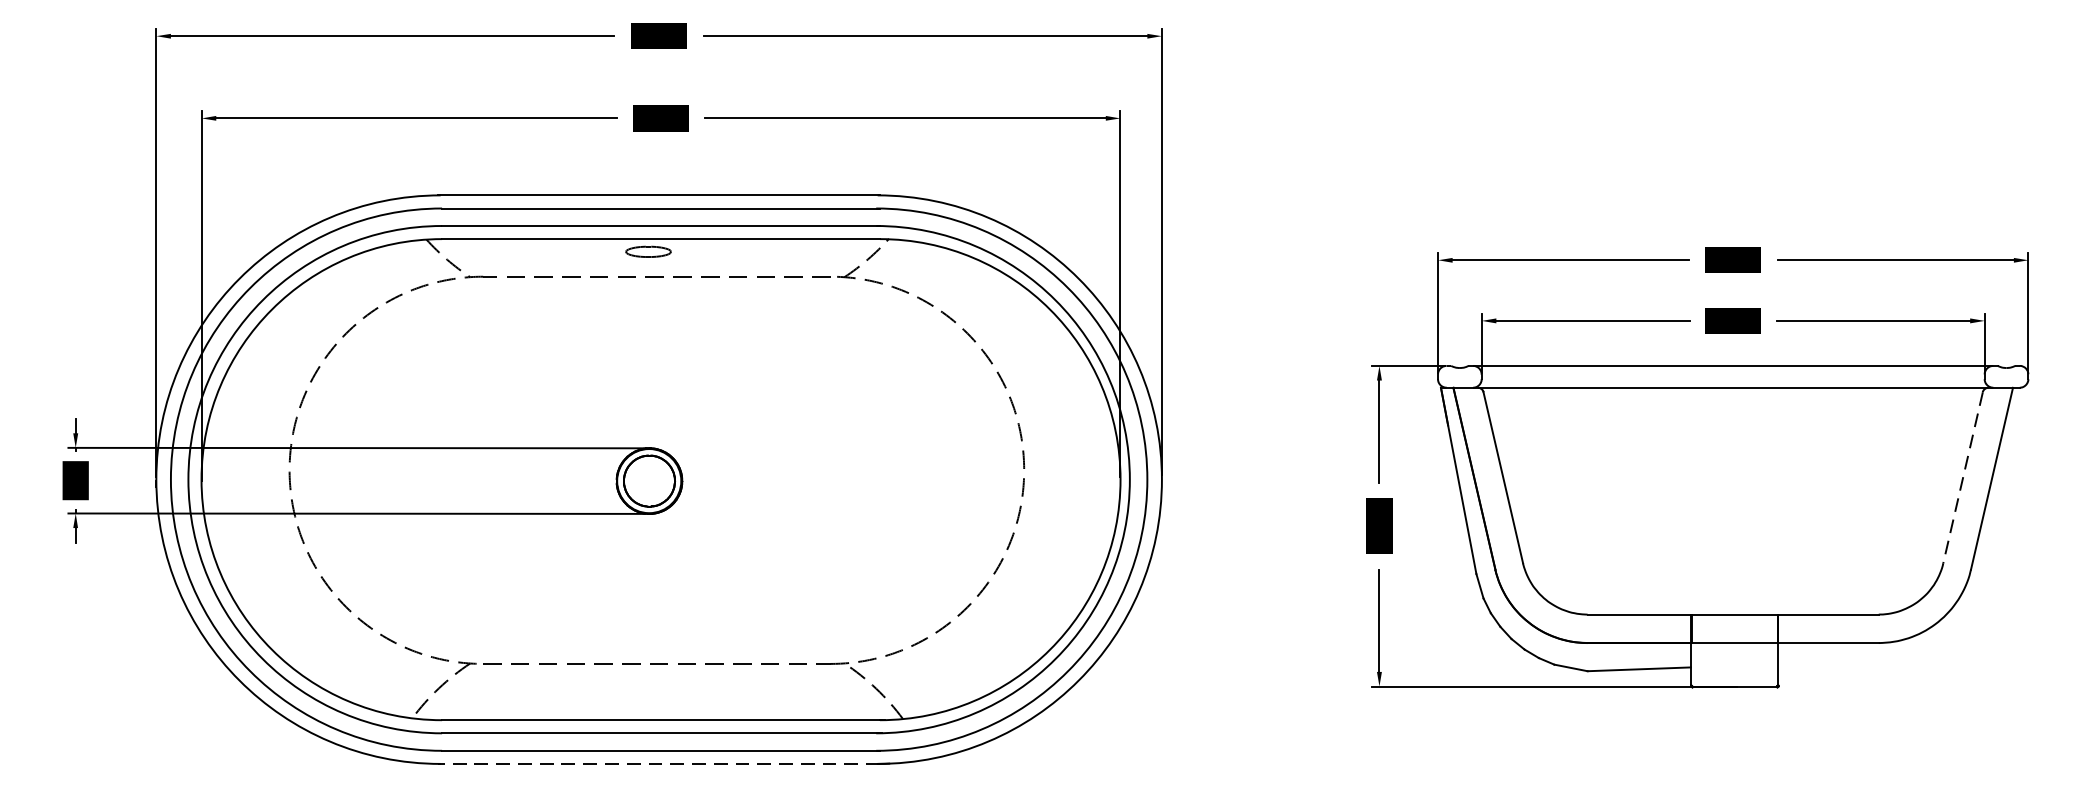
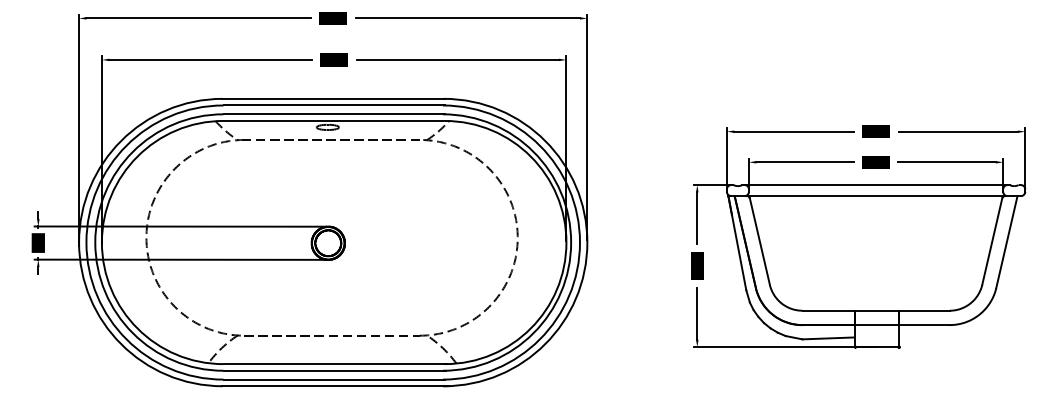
line: (1963, 479) -> (992, 242), dashed -> solid
line: (659, 764) -> (333, 386), dashed -> solid

